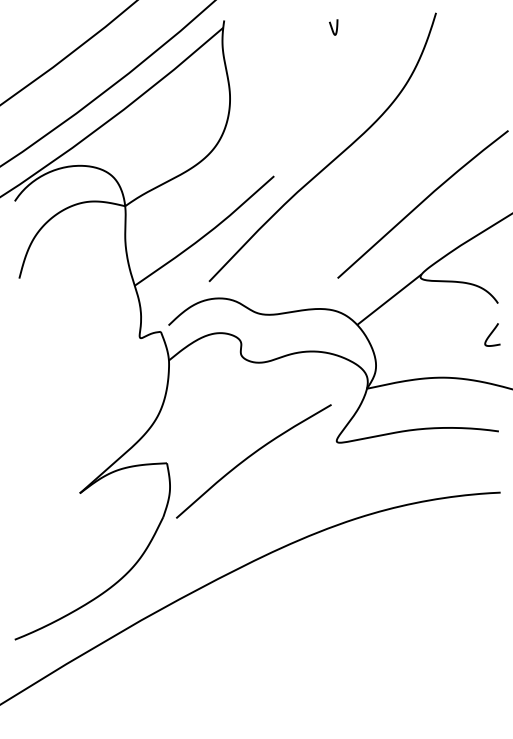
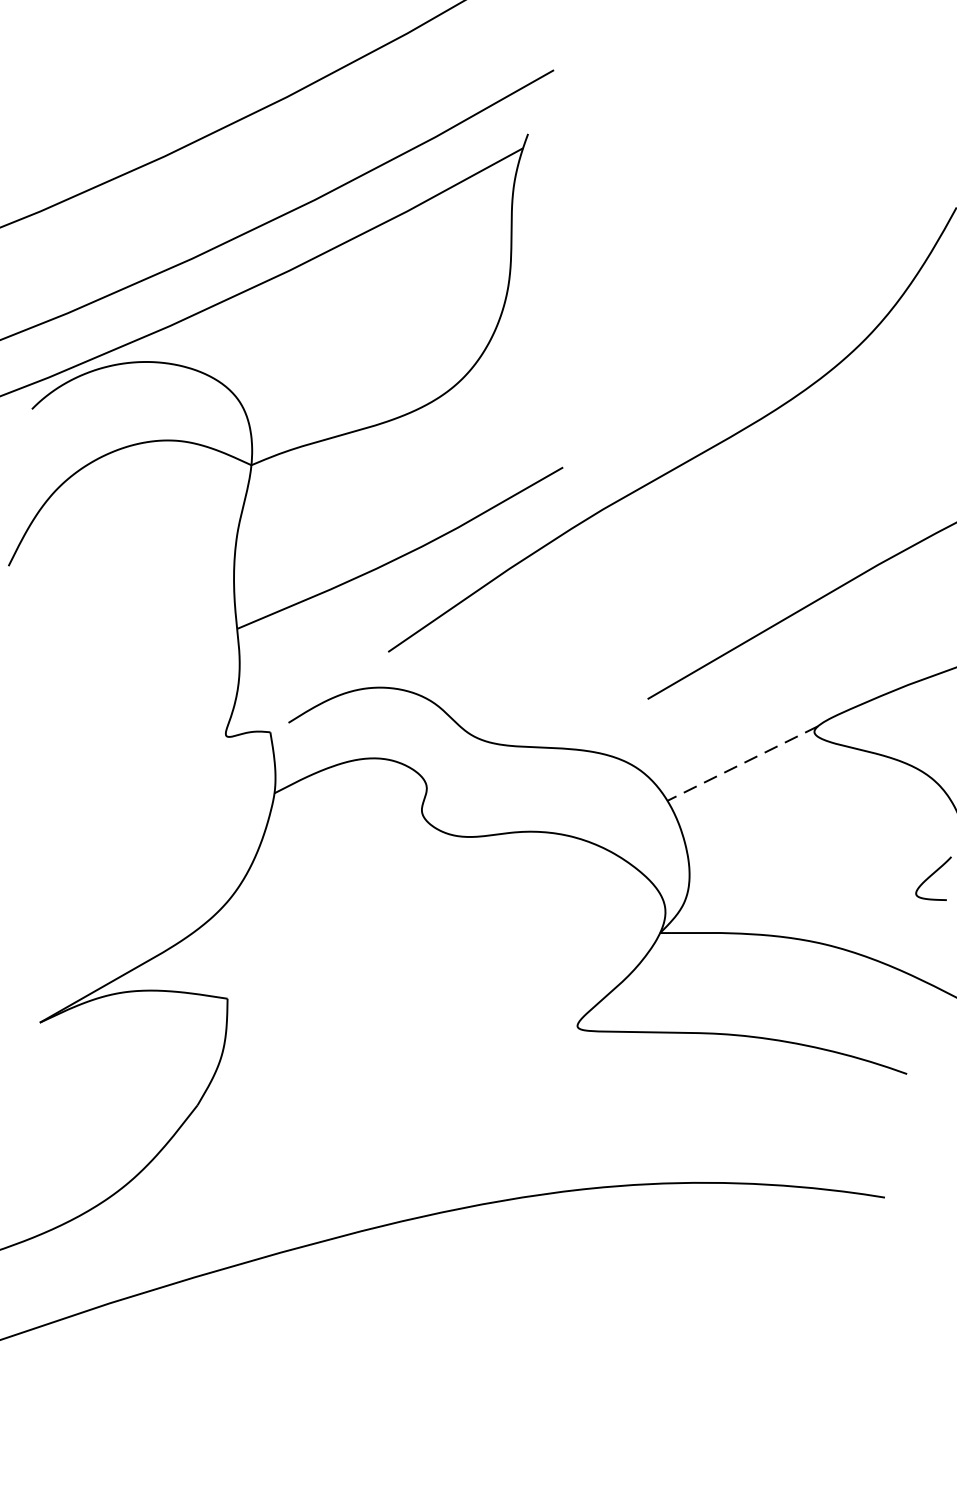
curve: (332, 27) -> (742, 193), removed
line: (389, 299) -> (742, 763), solid -> dashed
curve: (251, 456) -> (399, 1020), removed

